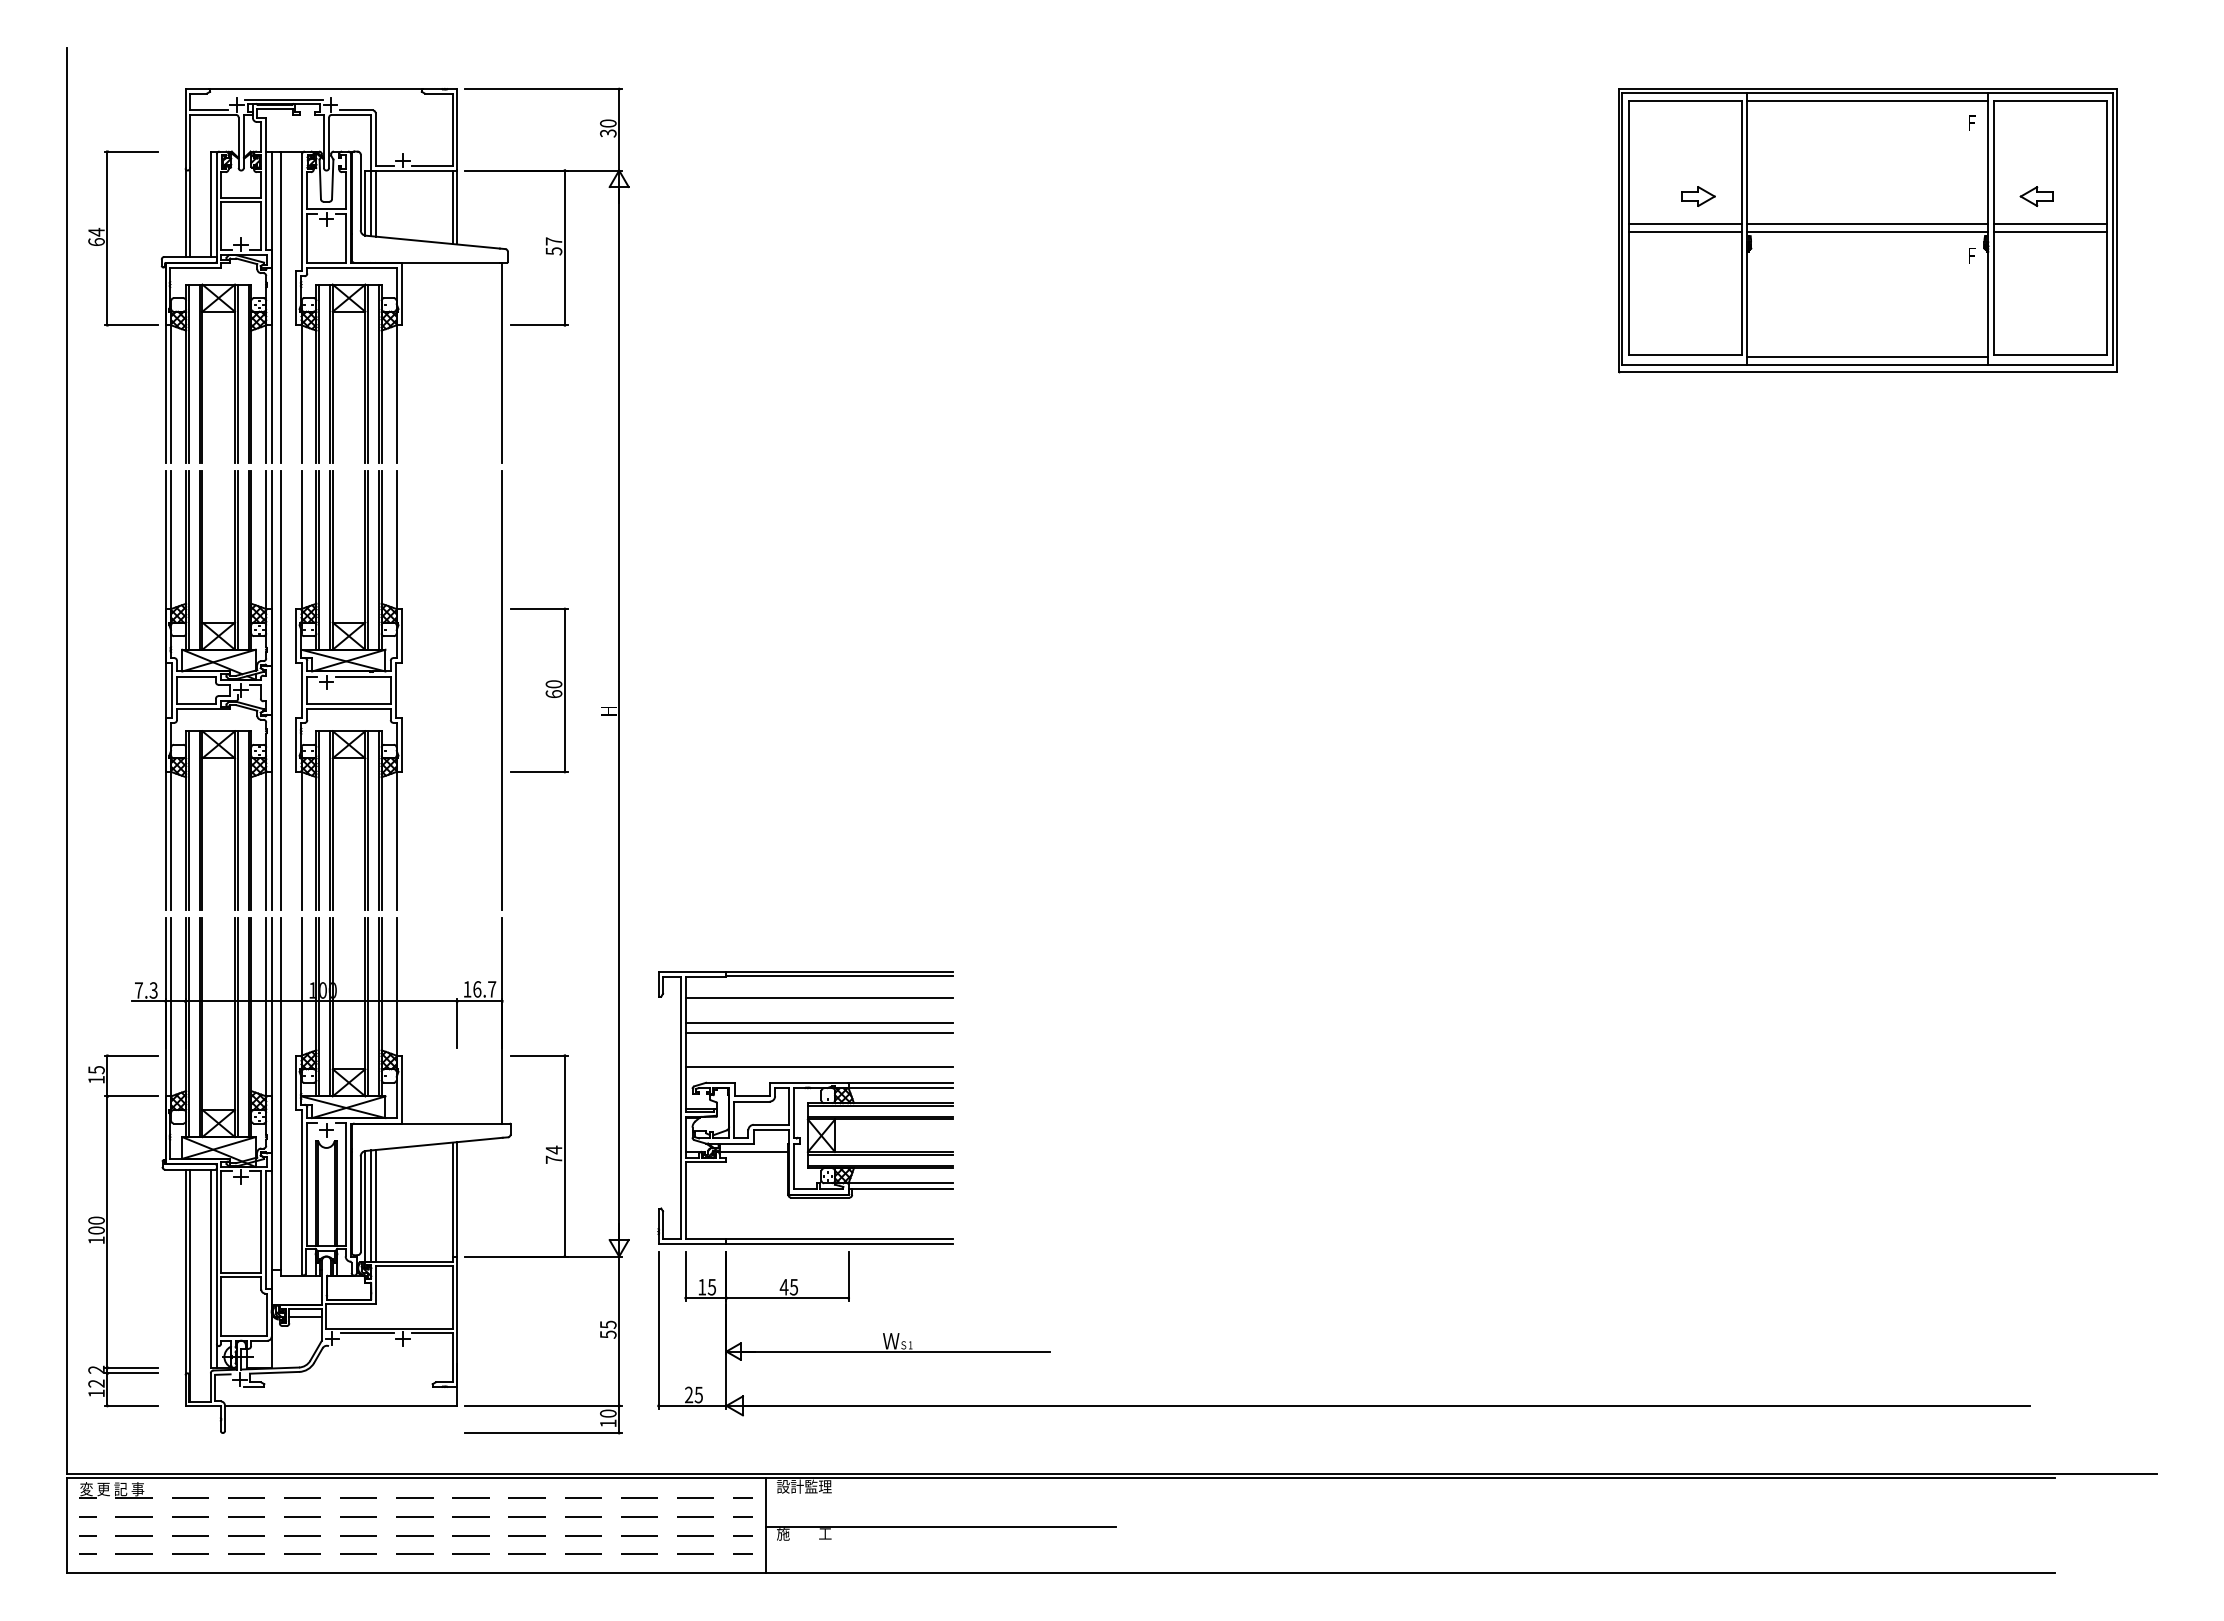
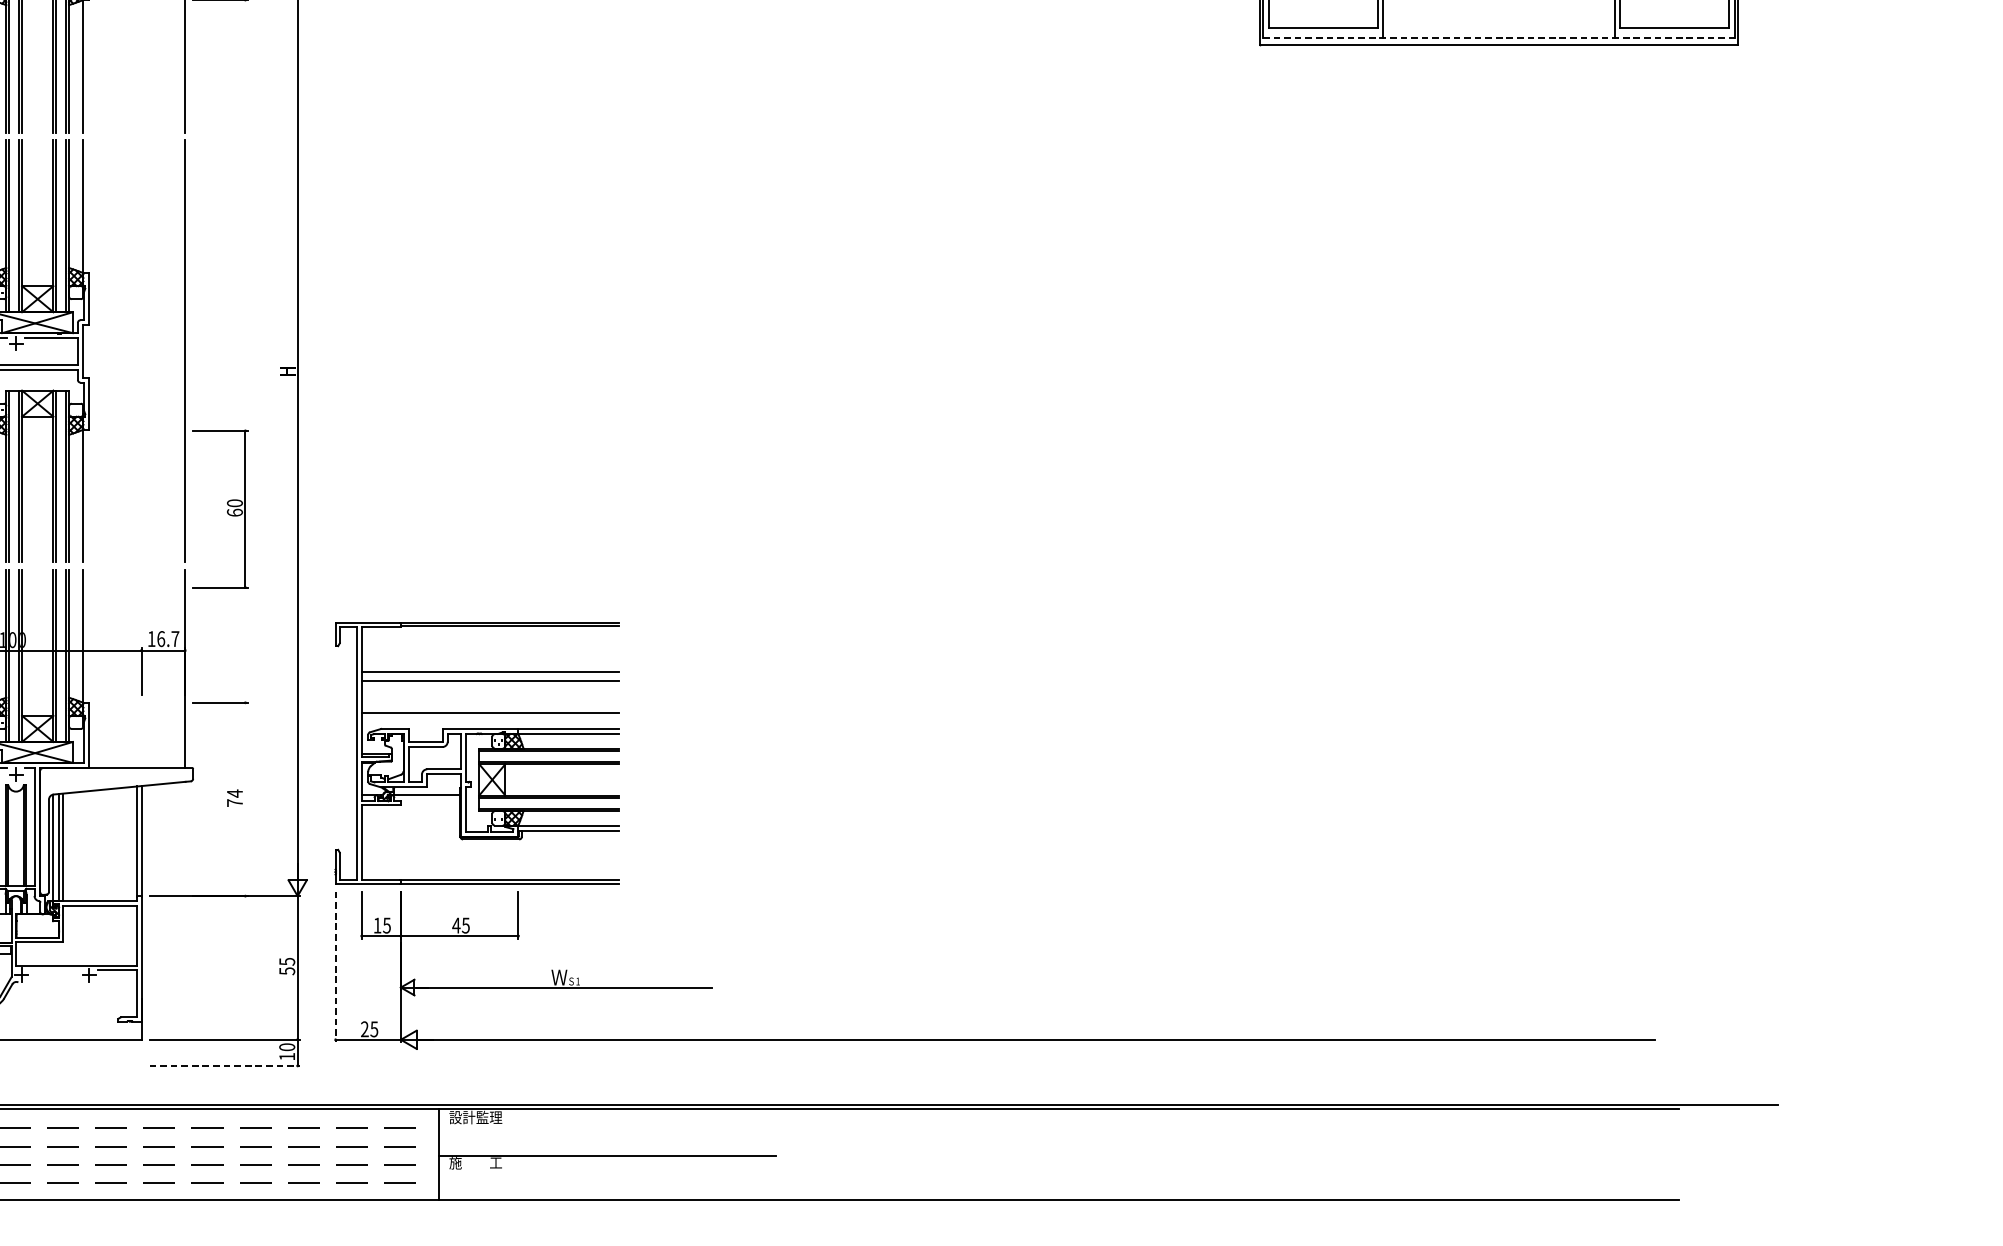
line: (1867, 356) -> (1498, 30), removed
line: (1868, 364) -> (1499, 37), solid -> dashed
part: (545, 692) -> (226, 511), moved
line: (819, 997) -> (490, 646), removed
line: (564, 1155) -> (245, 798), removed
line: (658, 1330) -> (335, 967), solid -> dashed
line: (367, 1333) -> (55, 970), removed
line: (544, 1433) -> (225, 1066), solid -> dashed

